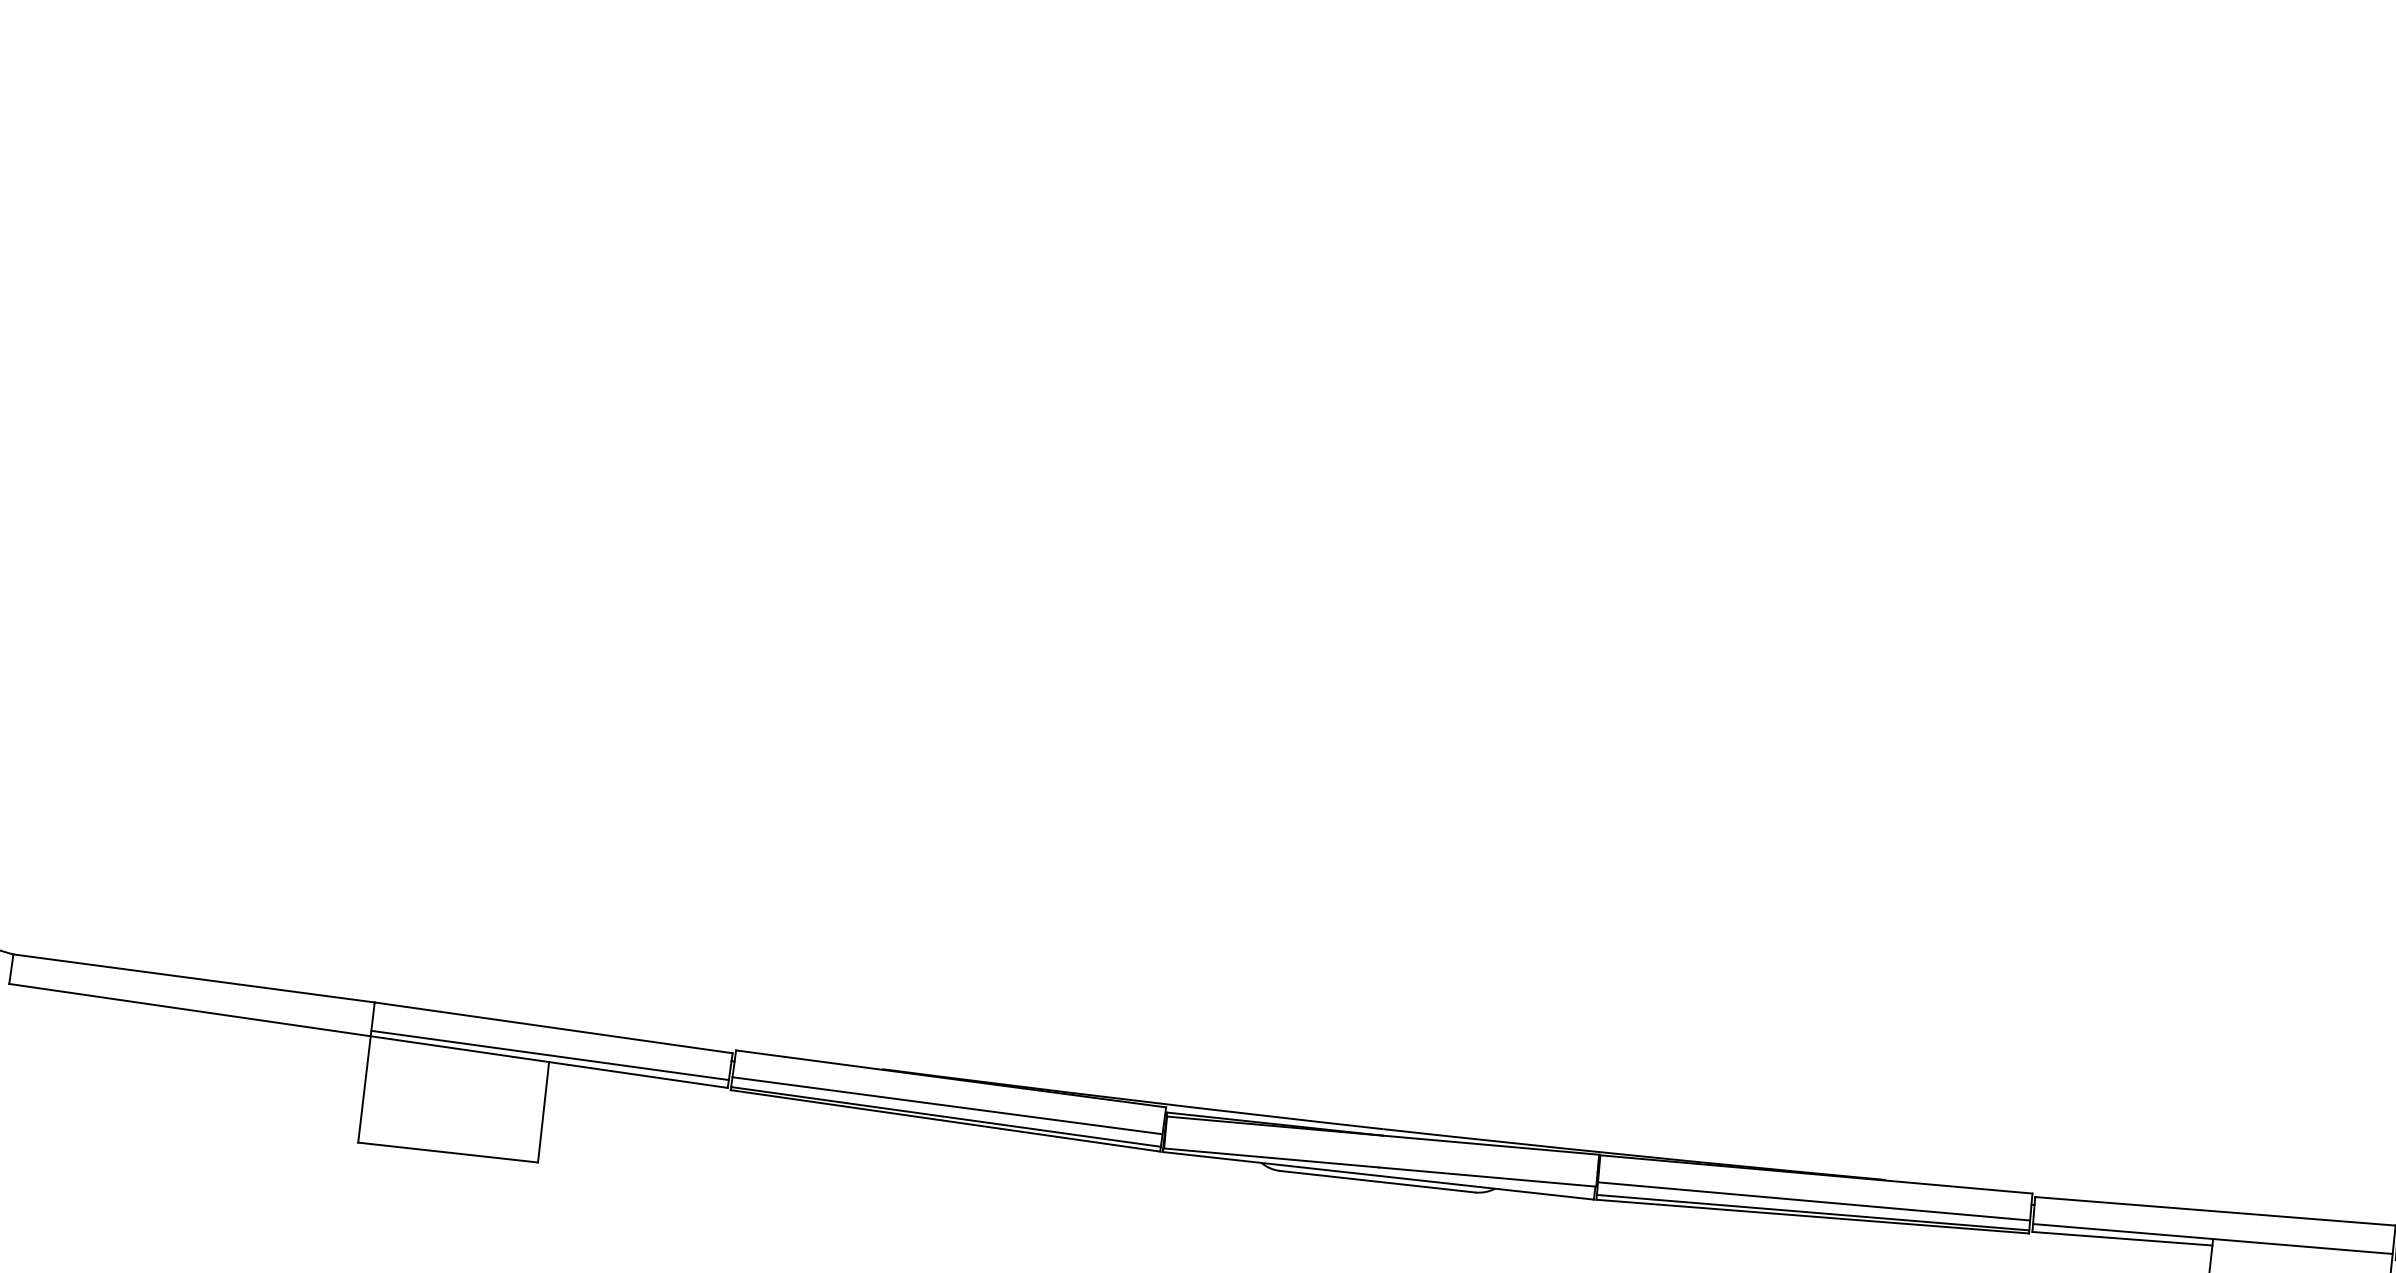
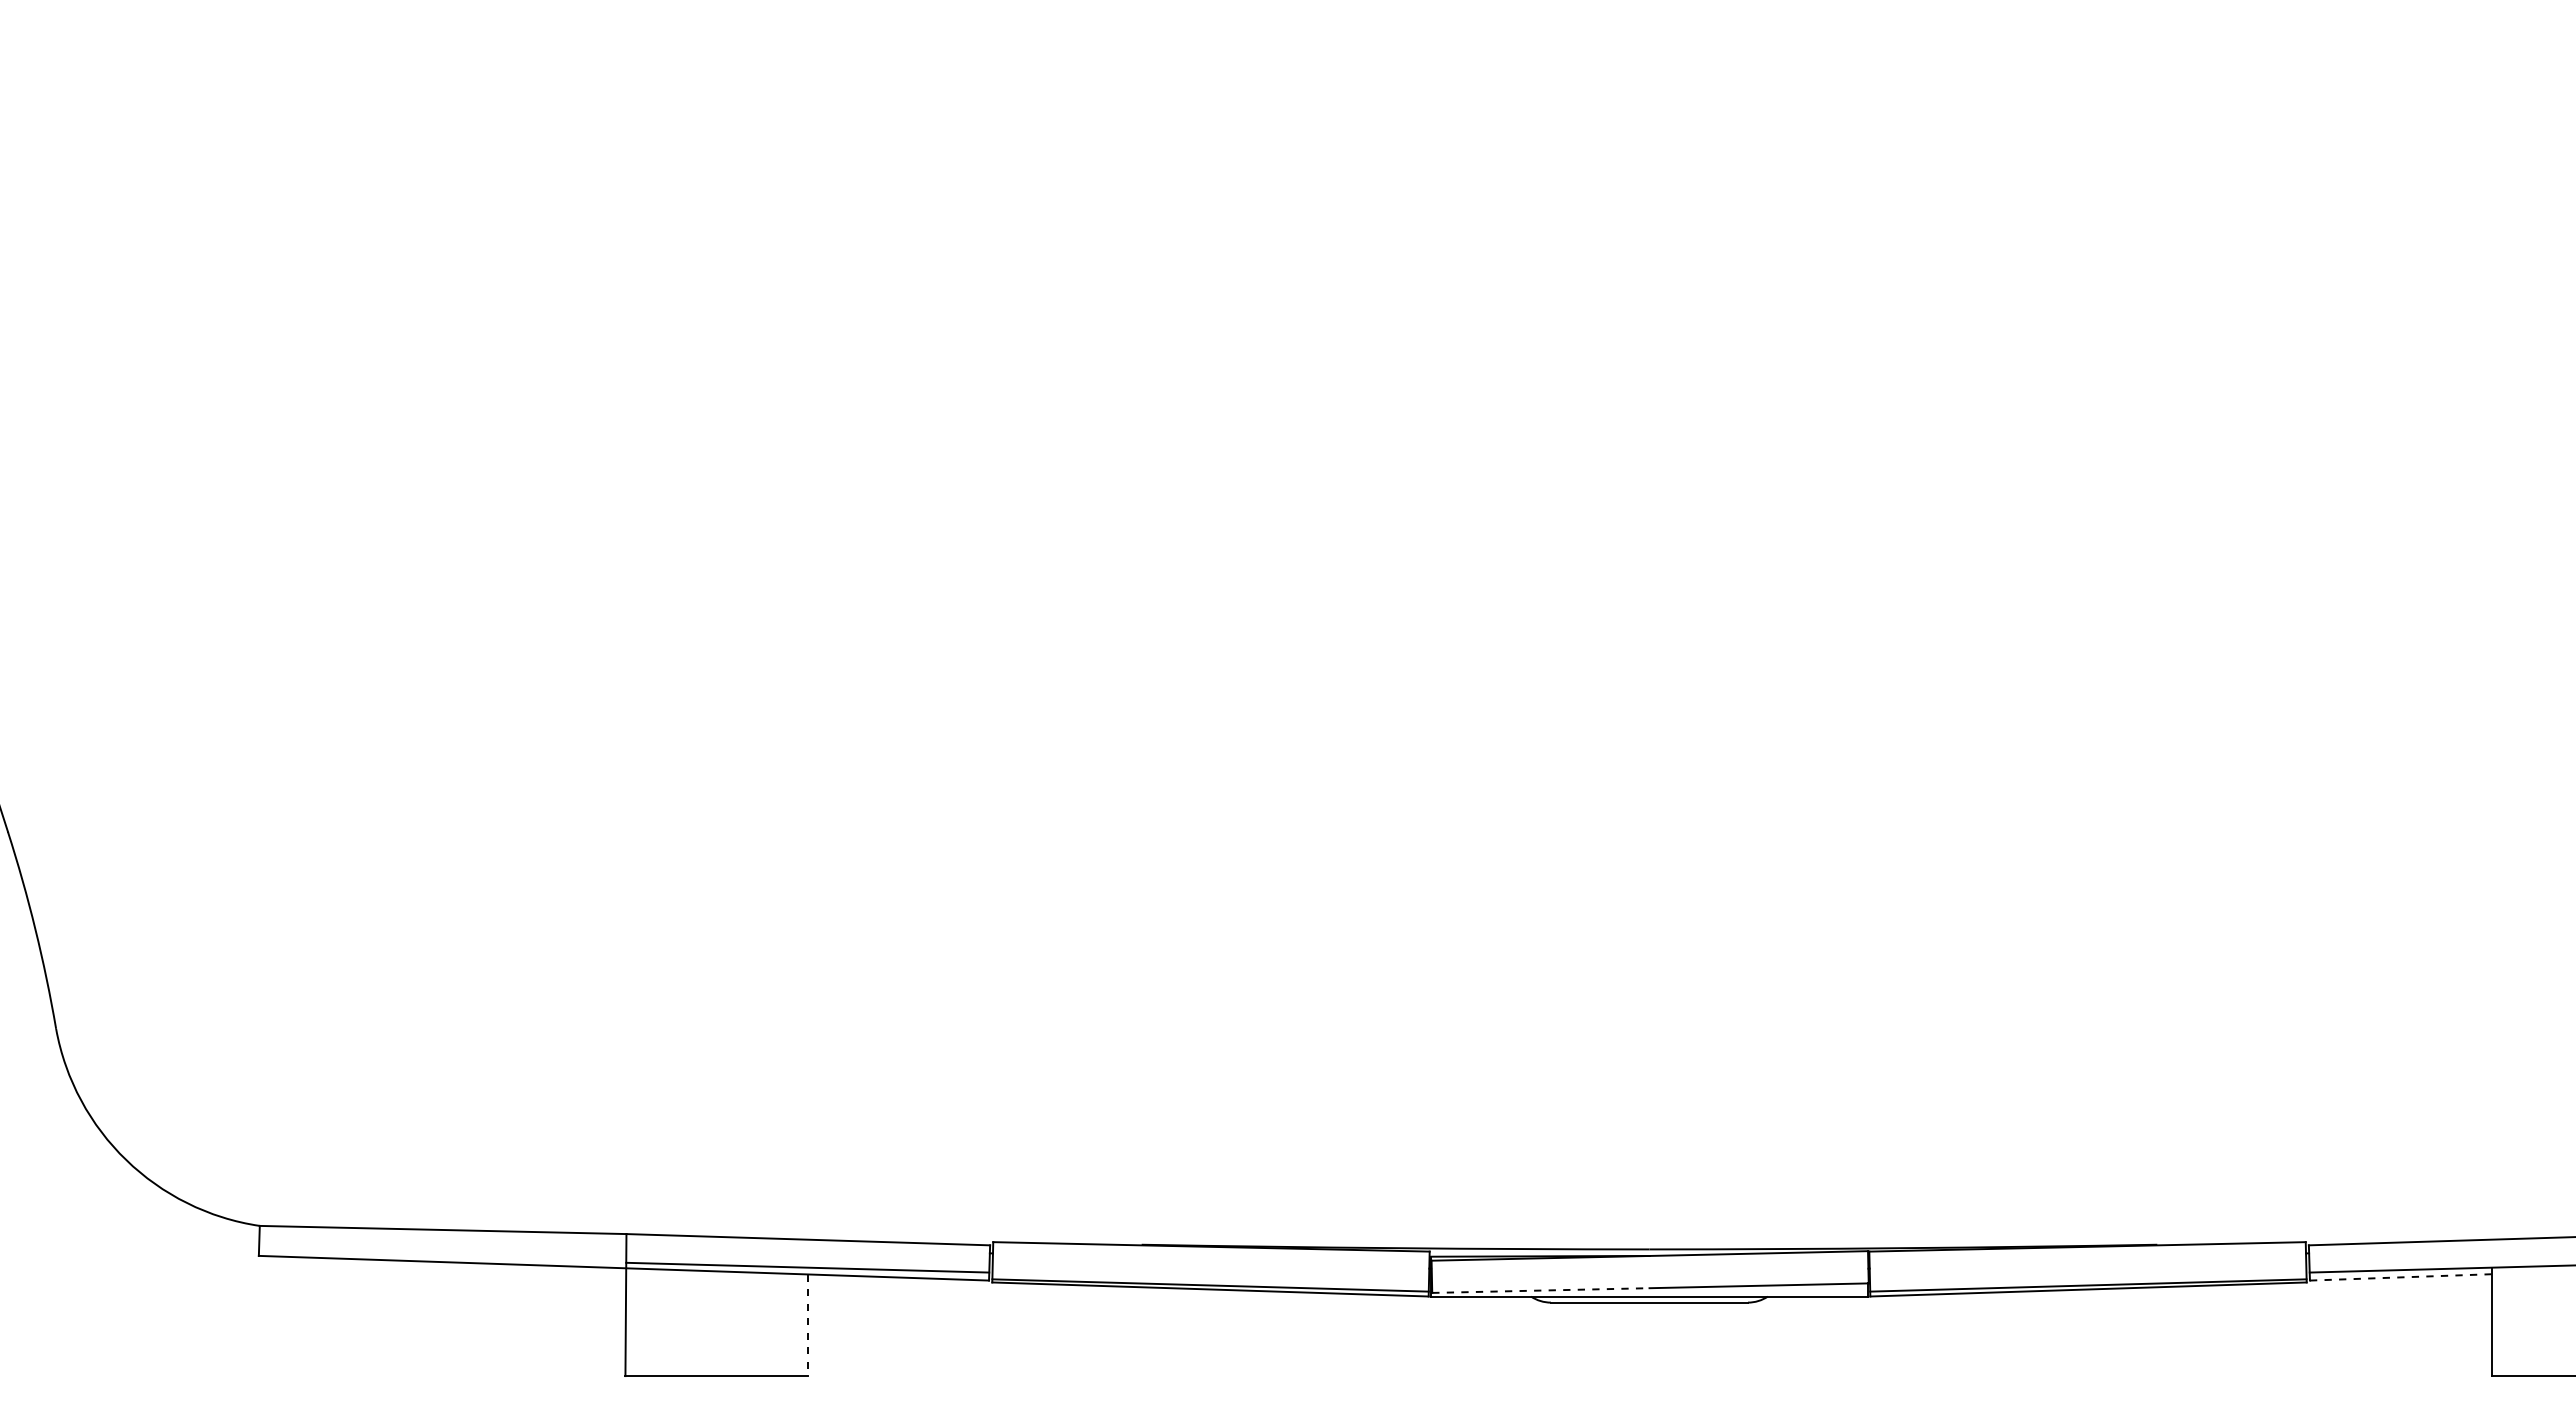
line: (947, 1105) -> (1210, 1273), removed
line: (543, 1112) -> (807, 1325), solid -> dashed
line: (1271, 1157) -> (1540, 1290), solid -> dashed
line: (1813, 1200) -> (2087, 1273), removed
line: (2122, 1238) -> (2400, 1277), solid -> dashed

